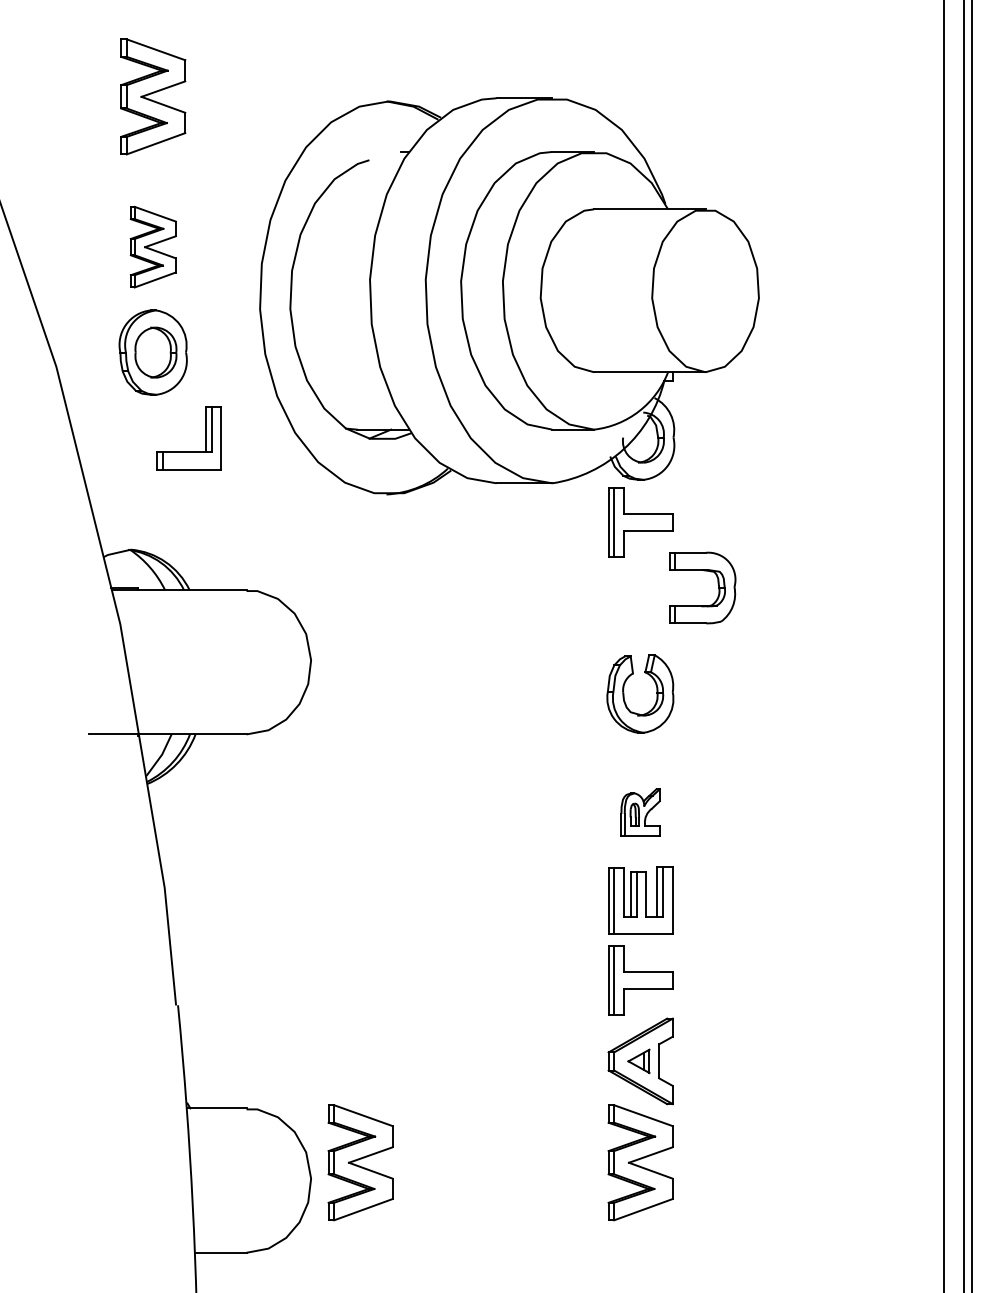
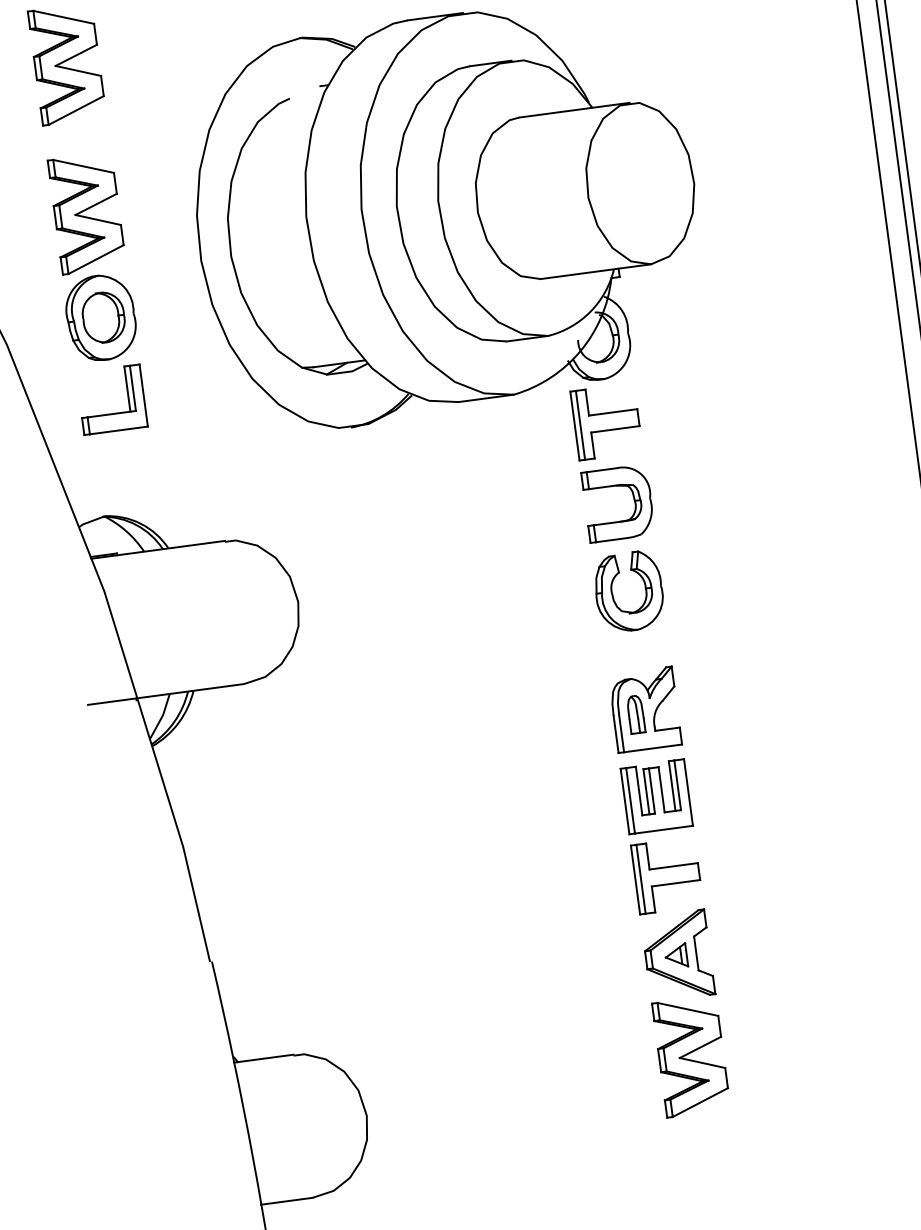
part: (153, 246) -> (87, 212), size x1.43
part: (188, 451) -> (113, 413), moved
part: (717, 584) -> (632, 498), moved
part: (640, 812) -> (644, 709), size x1.67
part: (360, 1162) -> (413, 1093), removed

